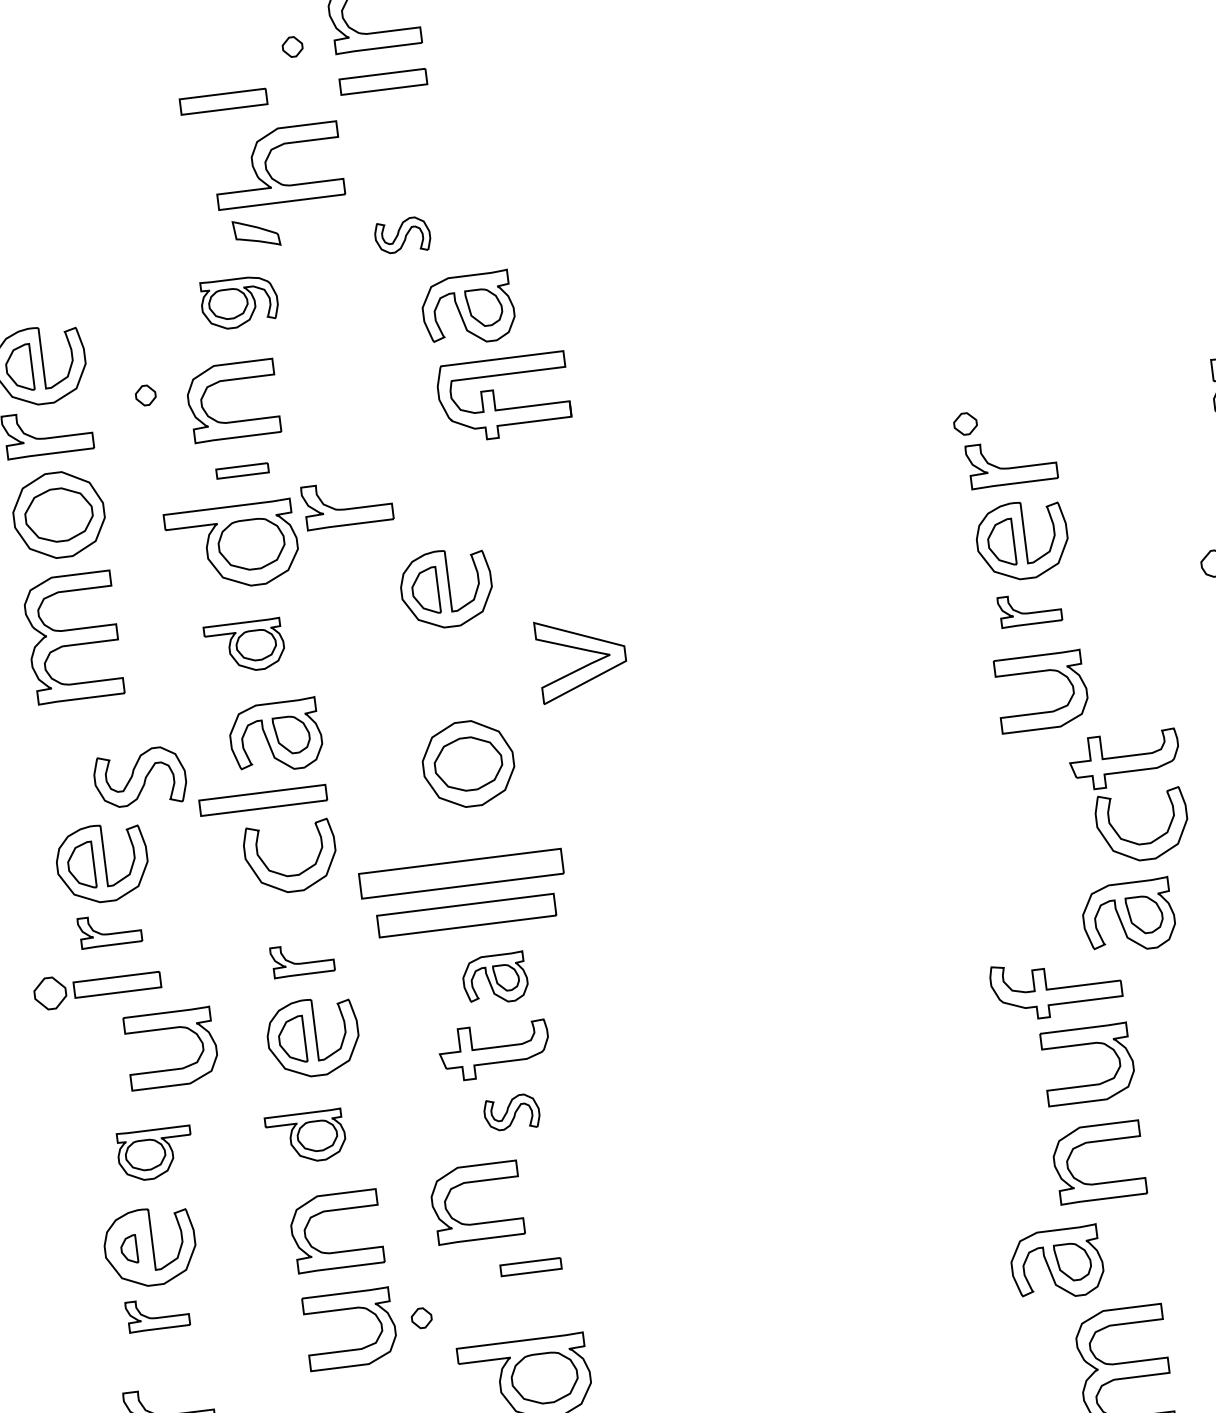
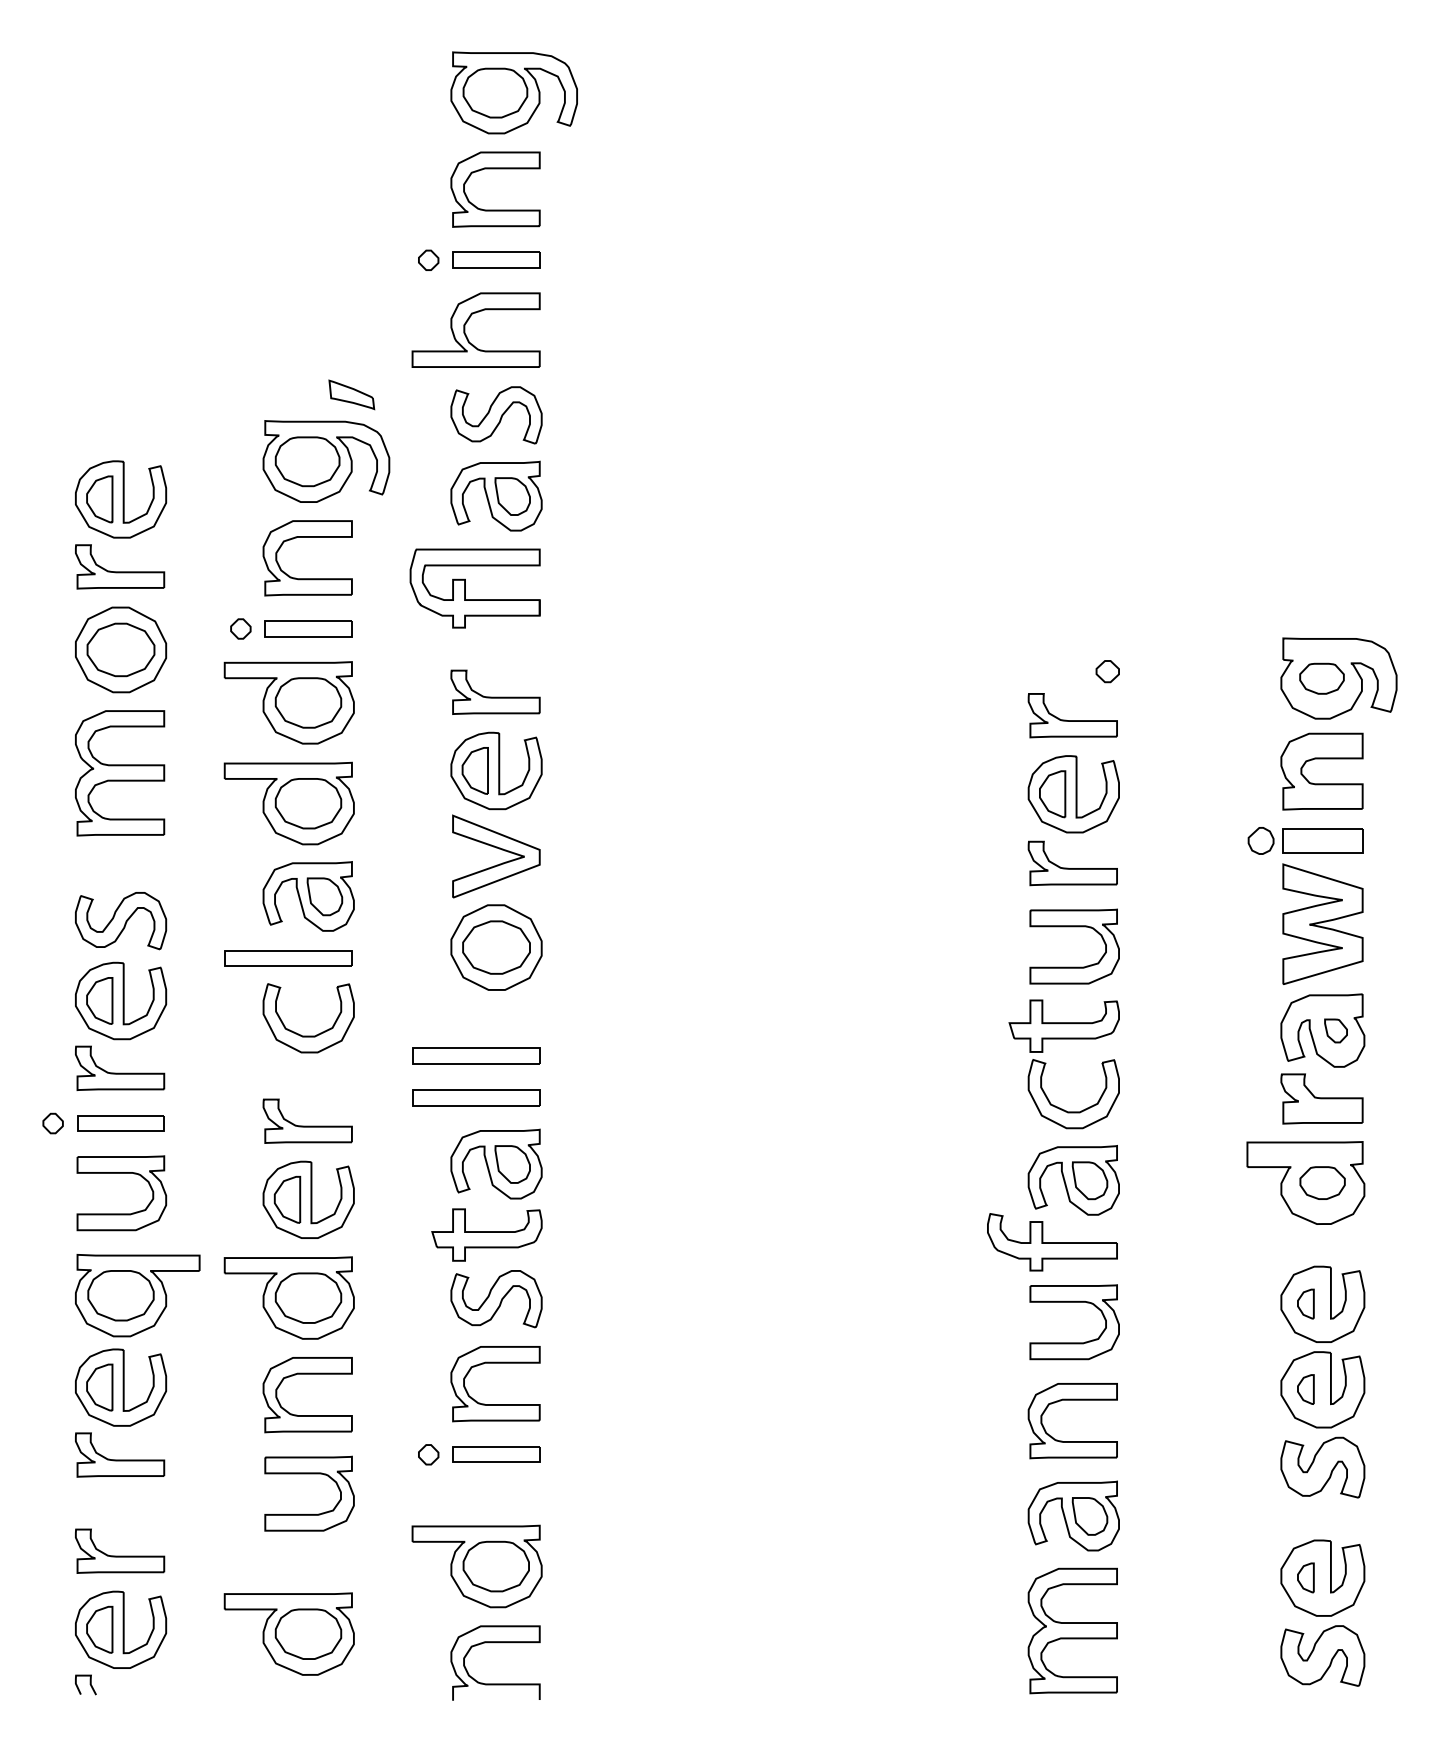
part: (292, 46) -> (428, 259), moved
part: (223, 101) -> (335, 259), removed
part: (267, 166) -> (465, 329), moved
part: (402, 236) -> (496, 415), size x1.67
part: (239, 302) -> (326, 461), size x1.67
part: (468, 308) -> (496, 495), moved
part: (145, 395) -> (240, 628), moved
part: (494, 398) -> (465, 588), moved
part: (965, 423) -> (1107, 671), moved
part: (242, 470) -> (308, 628), size x1.67
part: (347, 502) -> (495, 691), moved
part: (1029, 609) -> (1072, 863), size x1.43
part: (244, 646) -> (288, 803), size x1.67
part: (584, 650) -> (499, 849), moved
part: (140, 778) -> (121, 921), moved
part: (1111, 798) -> (1046, 1063), moved
part: (461, 873) -> (476, 1055), size x0.62
part: (467, 915) -> (476, 1097), size x0.71
part: (1128, 916) -> (1073, 1180), moved
part: (110, 929) -> (120, 1067), size x1.43
part: (302, 958) -> (307, 1120), size x1.43
part: (495, 978) -> (496, 1163), size x1.43
part: (49, 993) -> (52, 1123), size x0.62
part: (168, 1029) -> (121, 1173), moved
part: (511, 1113) -> (496, 1299), size x1.67
part: (305, 1136) -> (288, 1297), size x1.67
part: (155, 1153) -> (137, 1295), size x1.67
part: (479, 1223) -> (495, 1404), moved
part: (128, 1249) -> (99, 1387), size x1.67
part: (1056, 1263) -> (1073, 1515), moved
part: (531, 1267) -> (496, 1454), size x1.43
part: (157, 1313) -> (120, 1454), size x1.43
part: (421, 1317) -> (428, 1454), moved

